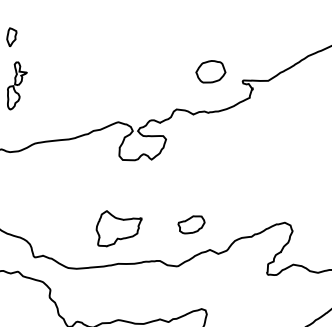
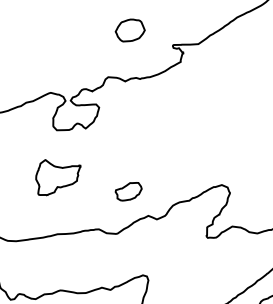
part: (210, 71) -> (129, 30), moved
part: (118, 228) -> (57, 176), moved

